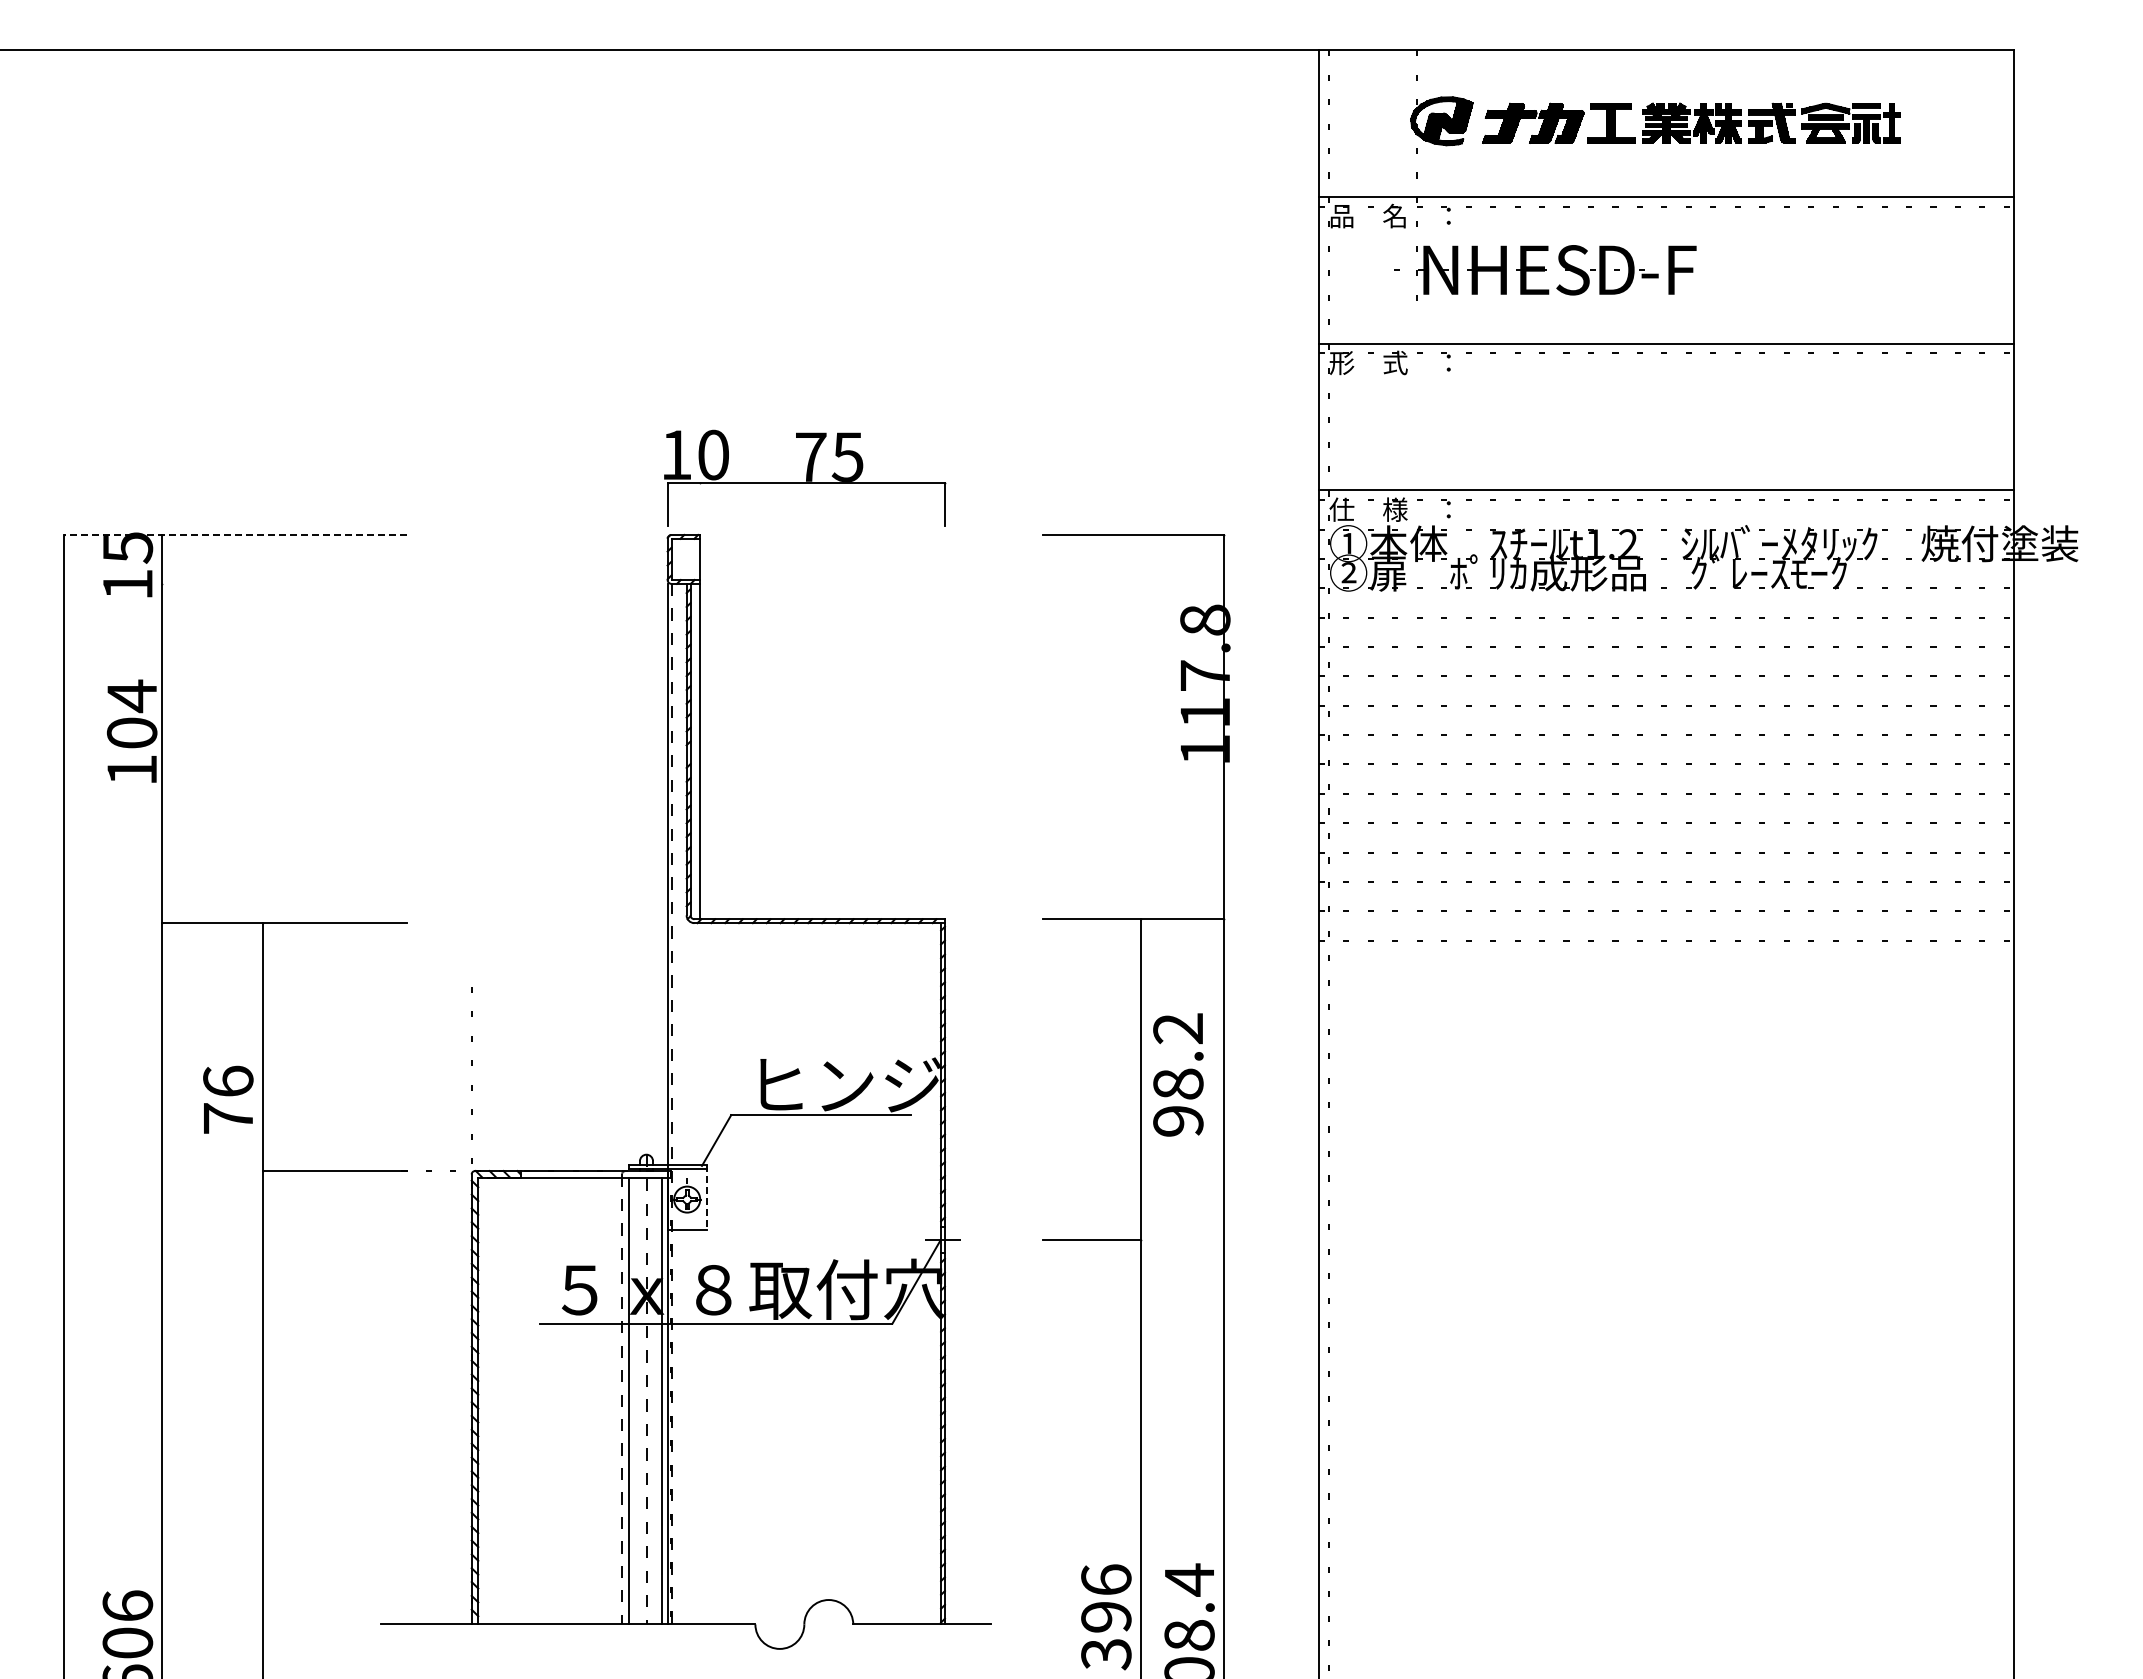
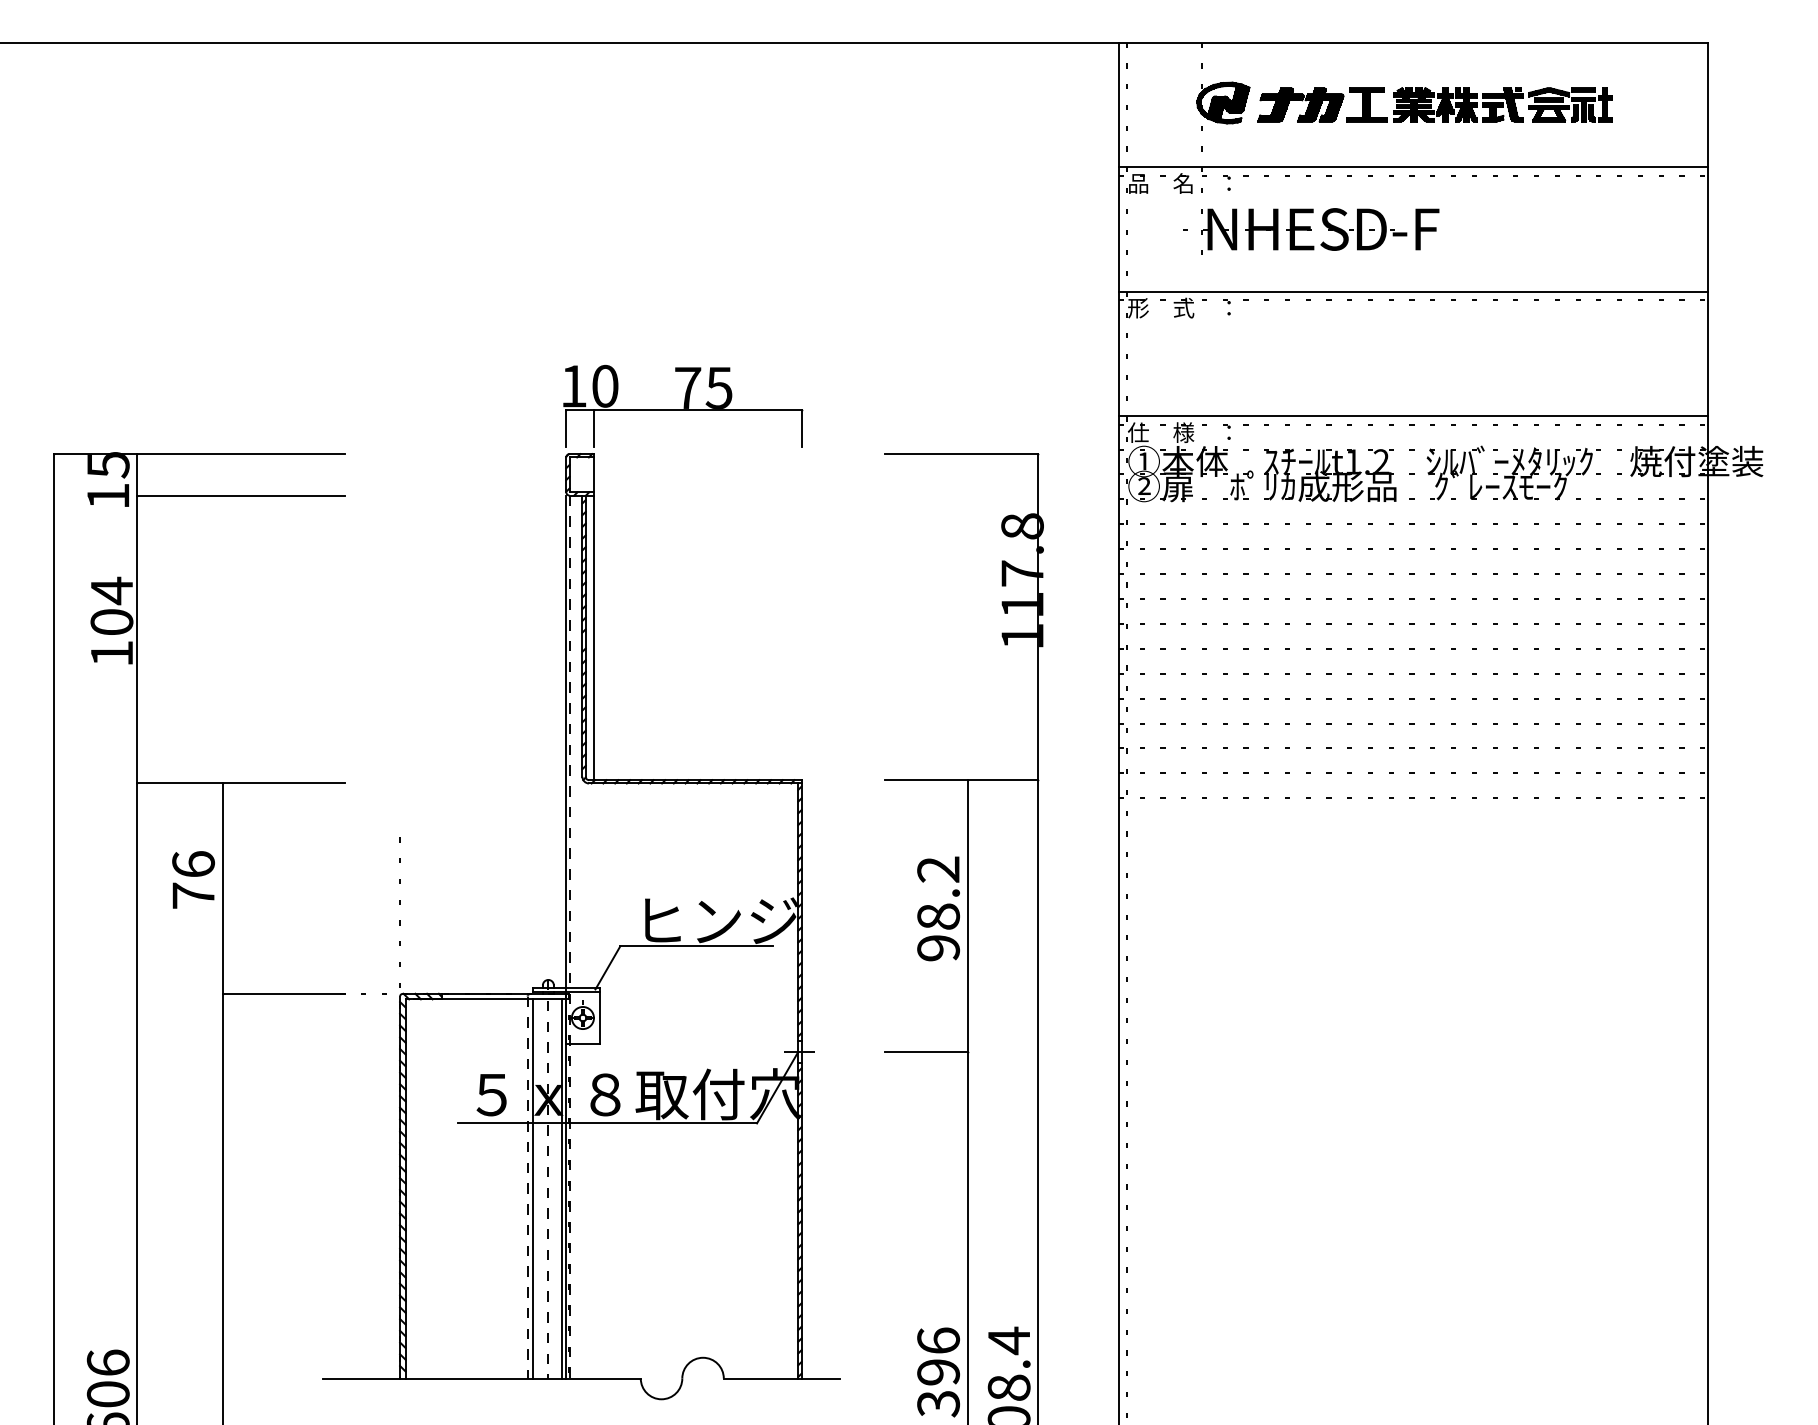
line: (700, 504) -> (594, 428), added
line: (235, 534) -> (199, 453), dashed -> solid
line: (284, 583) -> (241, 495), added
text: (1178, 1074) -> (938, 908), moved
text: (228, 1099) -> (193, 879), moved
line: (706, 1197) -> (599, 1016), dashed -> solid

